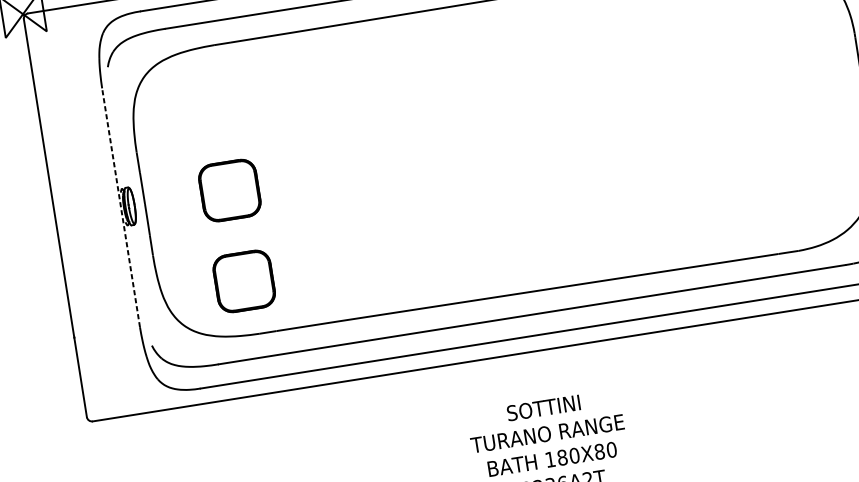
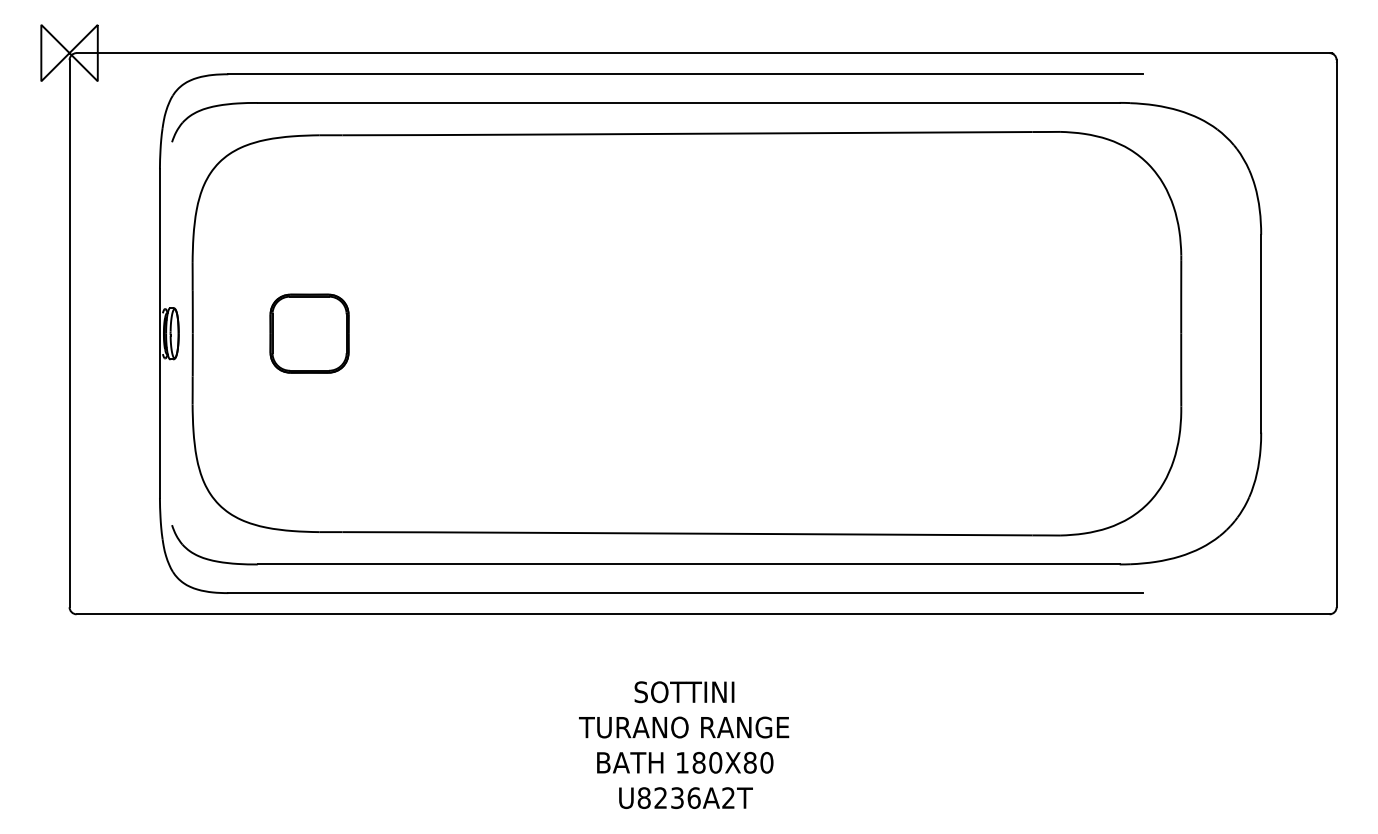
line: (120, 207) -> (159, 333), dashed -> solid
part: (244, 281) -> (309, 458), removed

